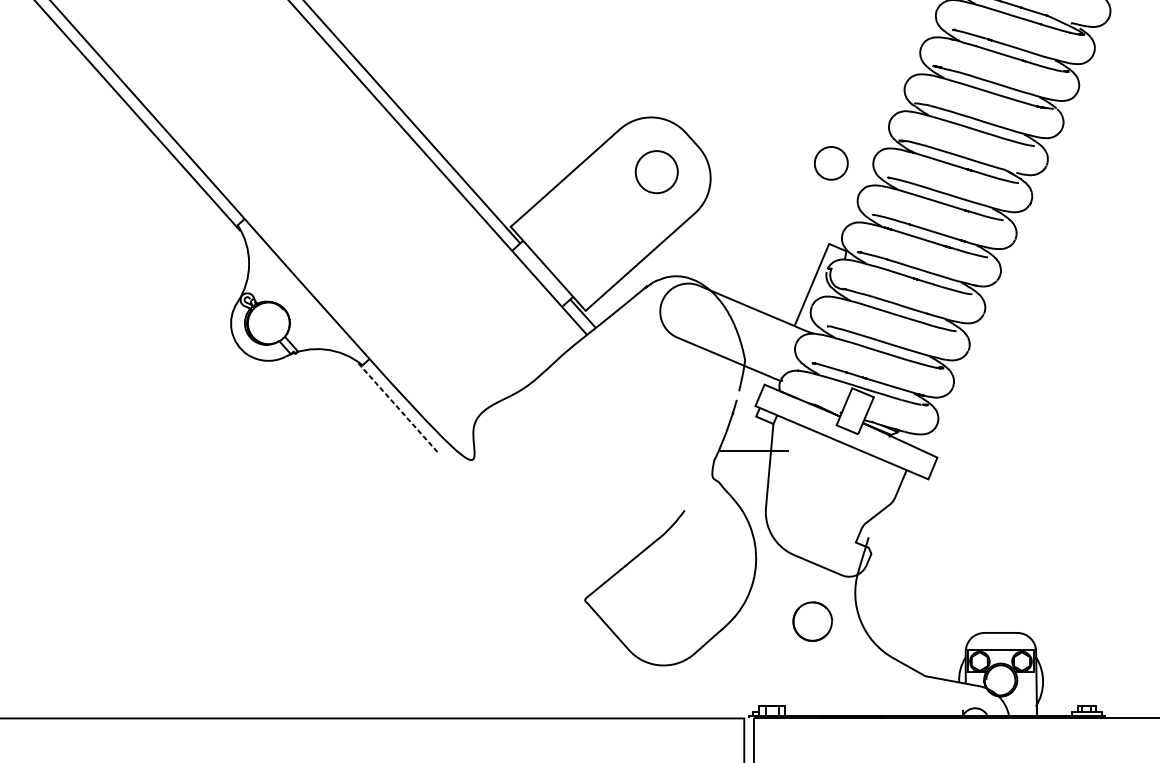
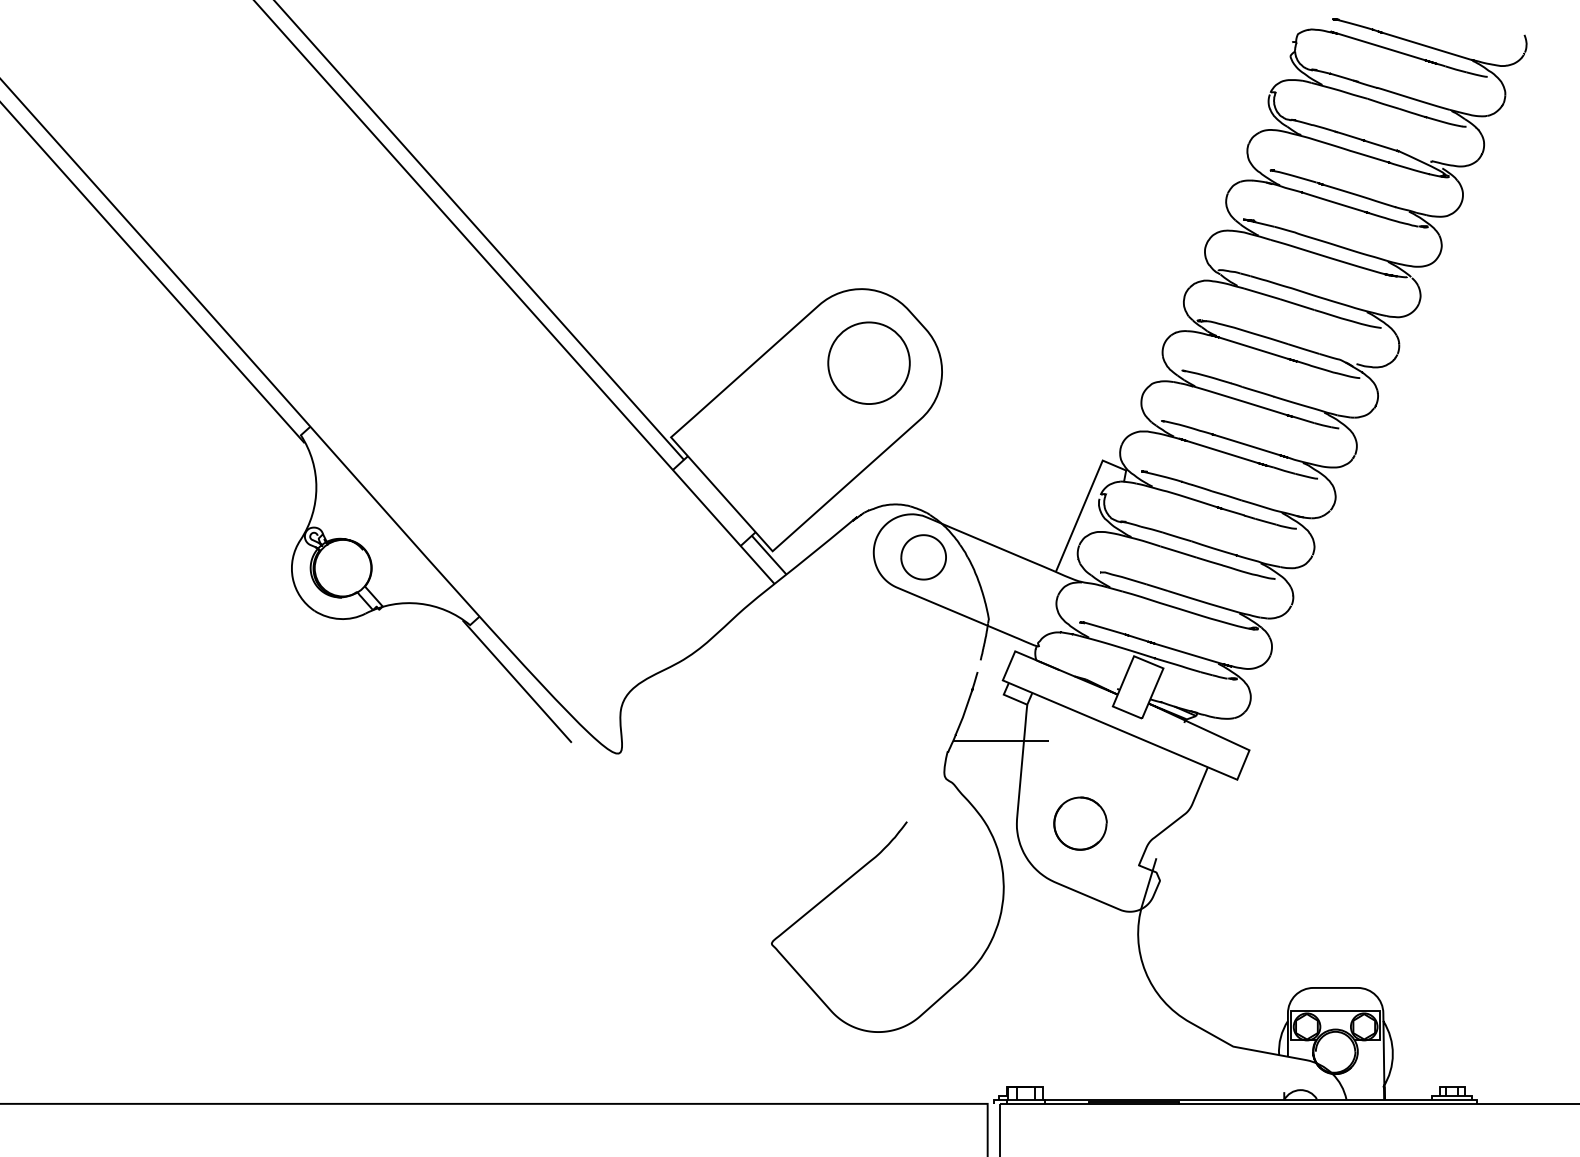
circle: (656, 172) -> (868, 363), size x1.43
curve: (822, 176) -> (911, 574), moved
line: (397, 406) -> (517, 681), dashed -> solid
part: (812, 621) -> (1080, 823), moved

